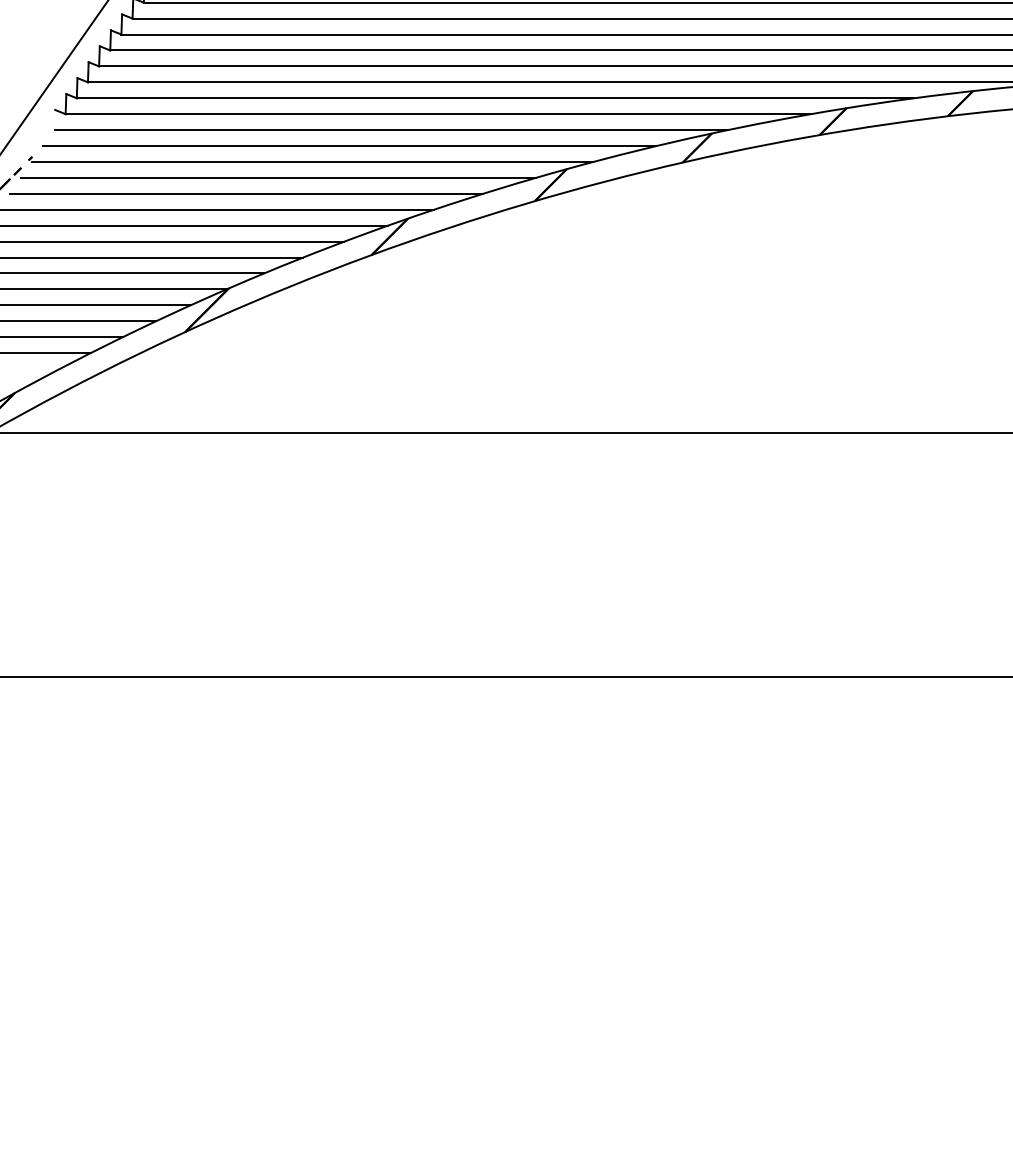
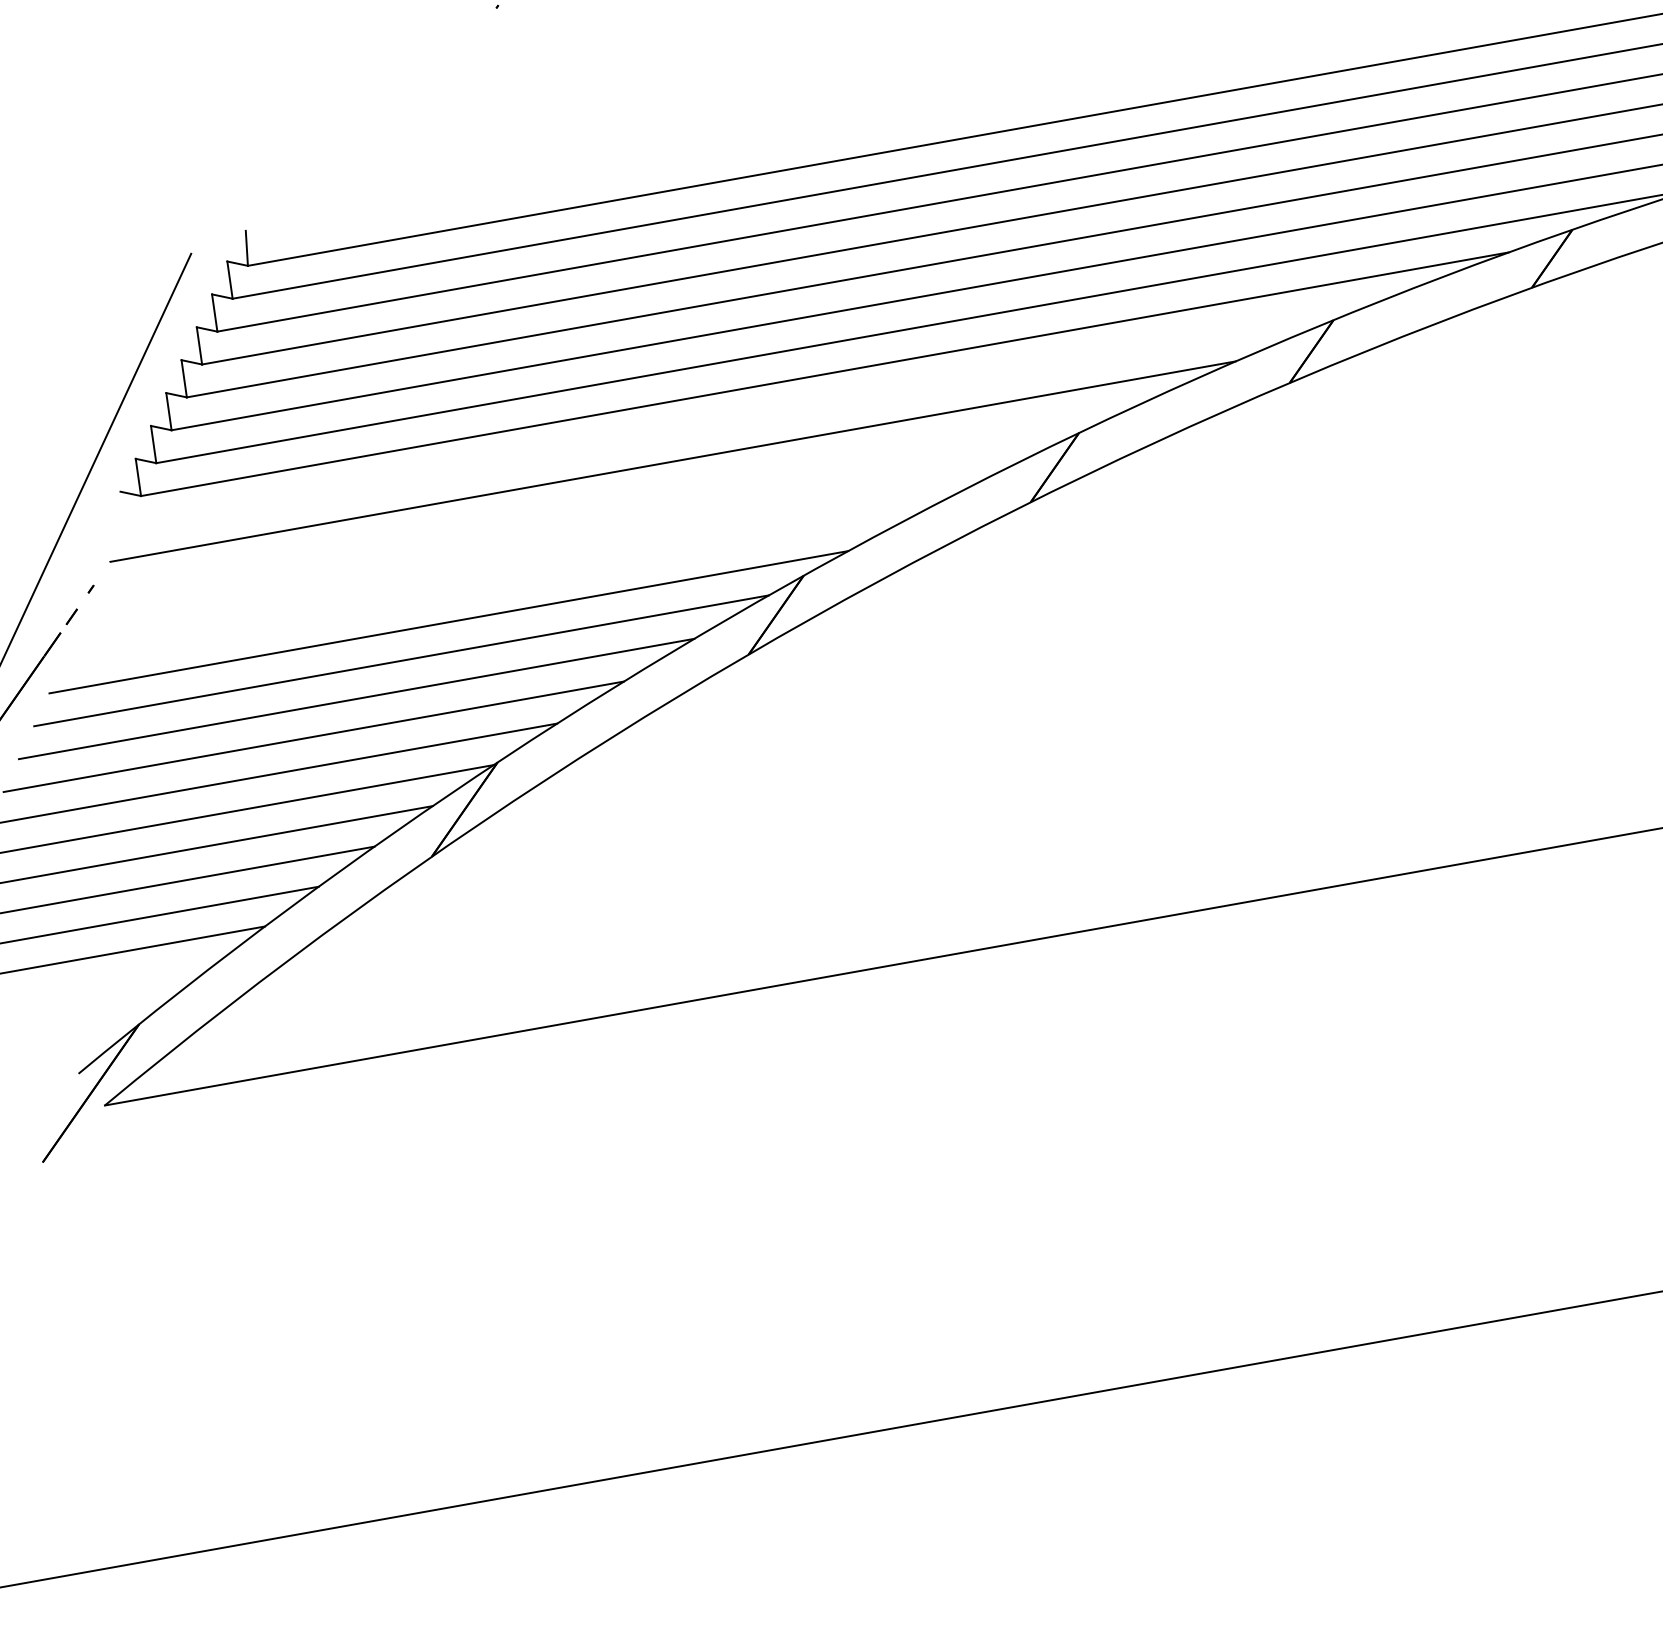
line: (390, 130) -> (742, 419), removed
line: (312, 161) -> (609, 502), removed
line: (278, 177) -> (552, 542), removed
line: (246, 193) -> (498, 582), removed

